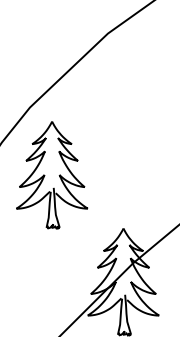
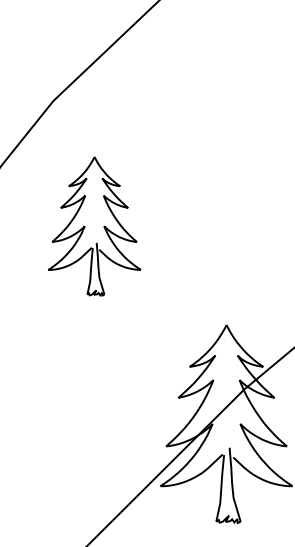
part: (52, 175) -> (95, 226), size x0.7

